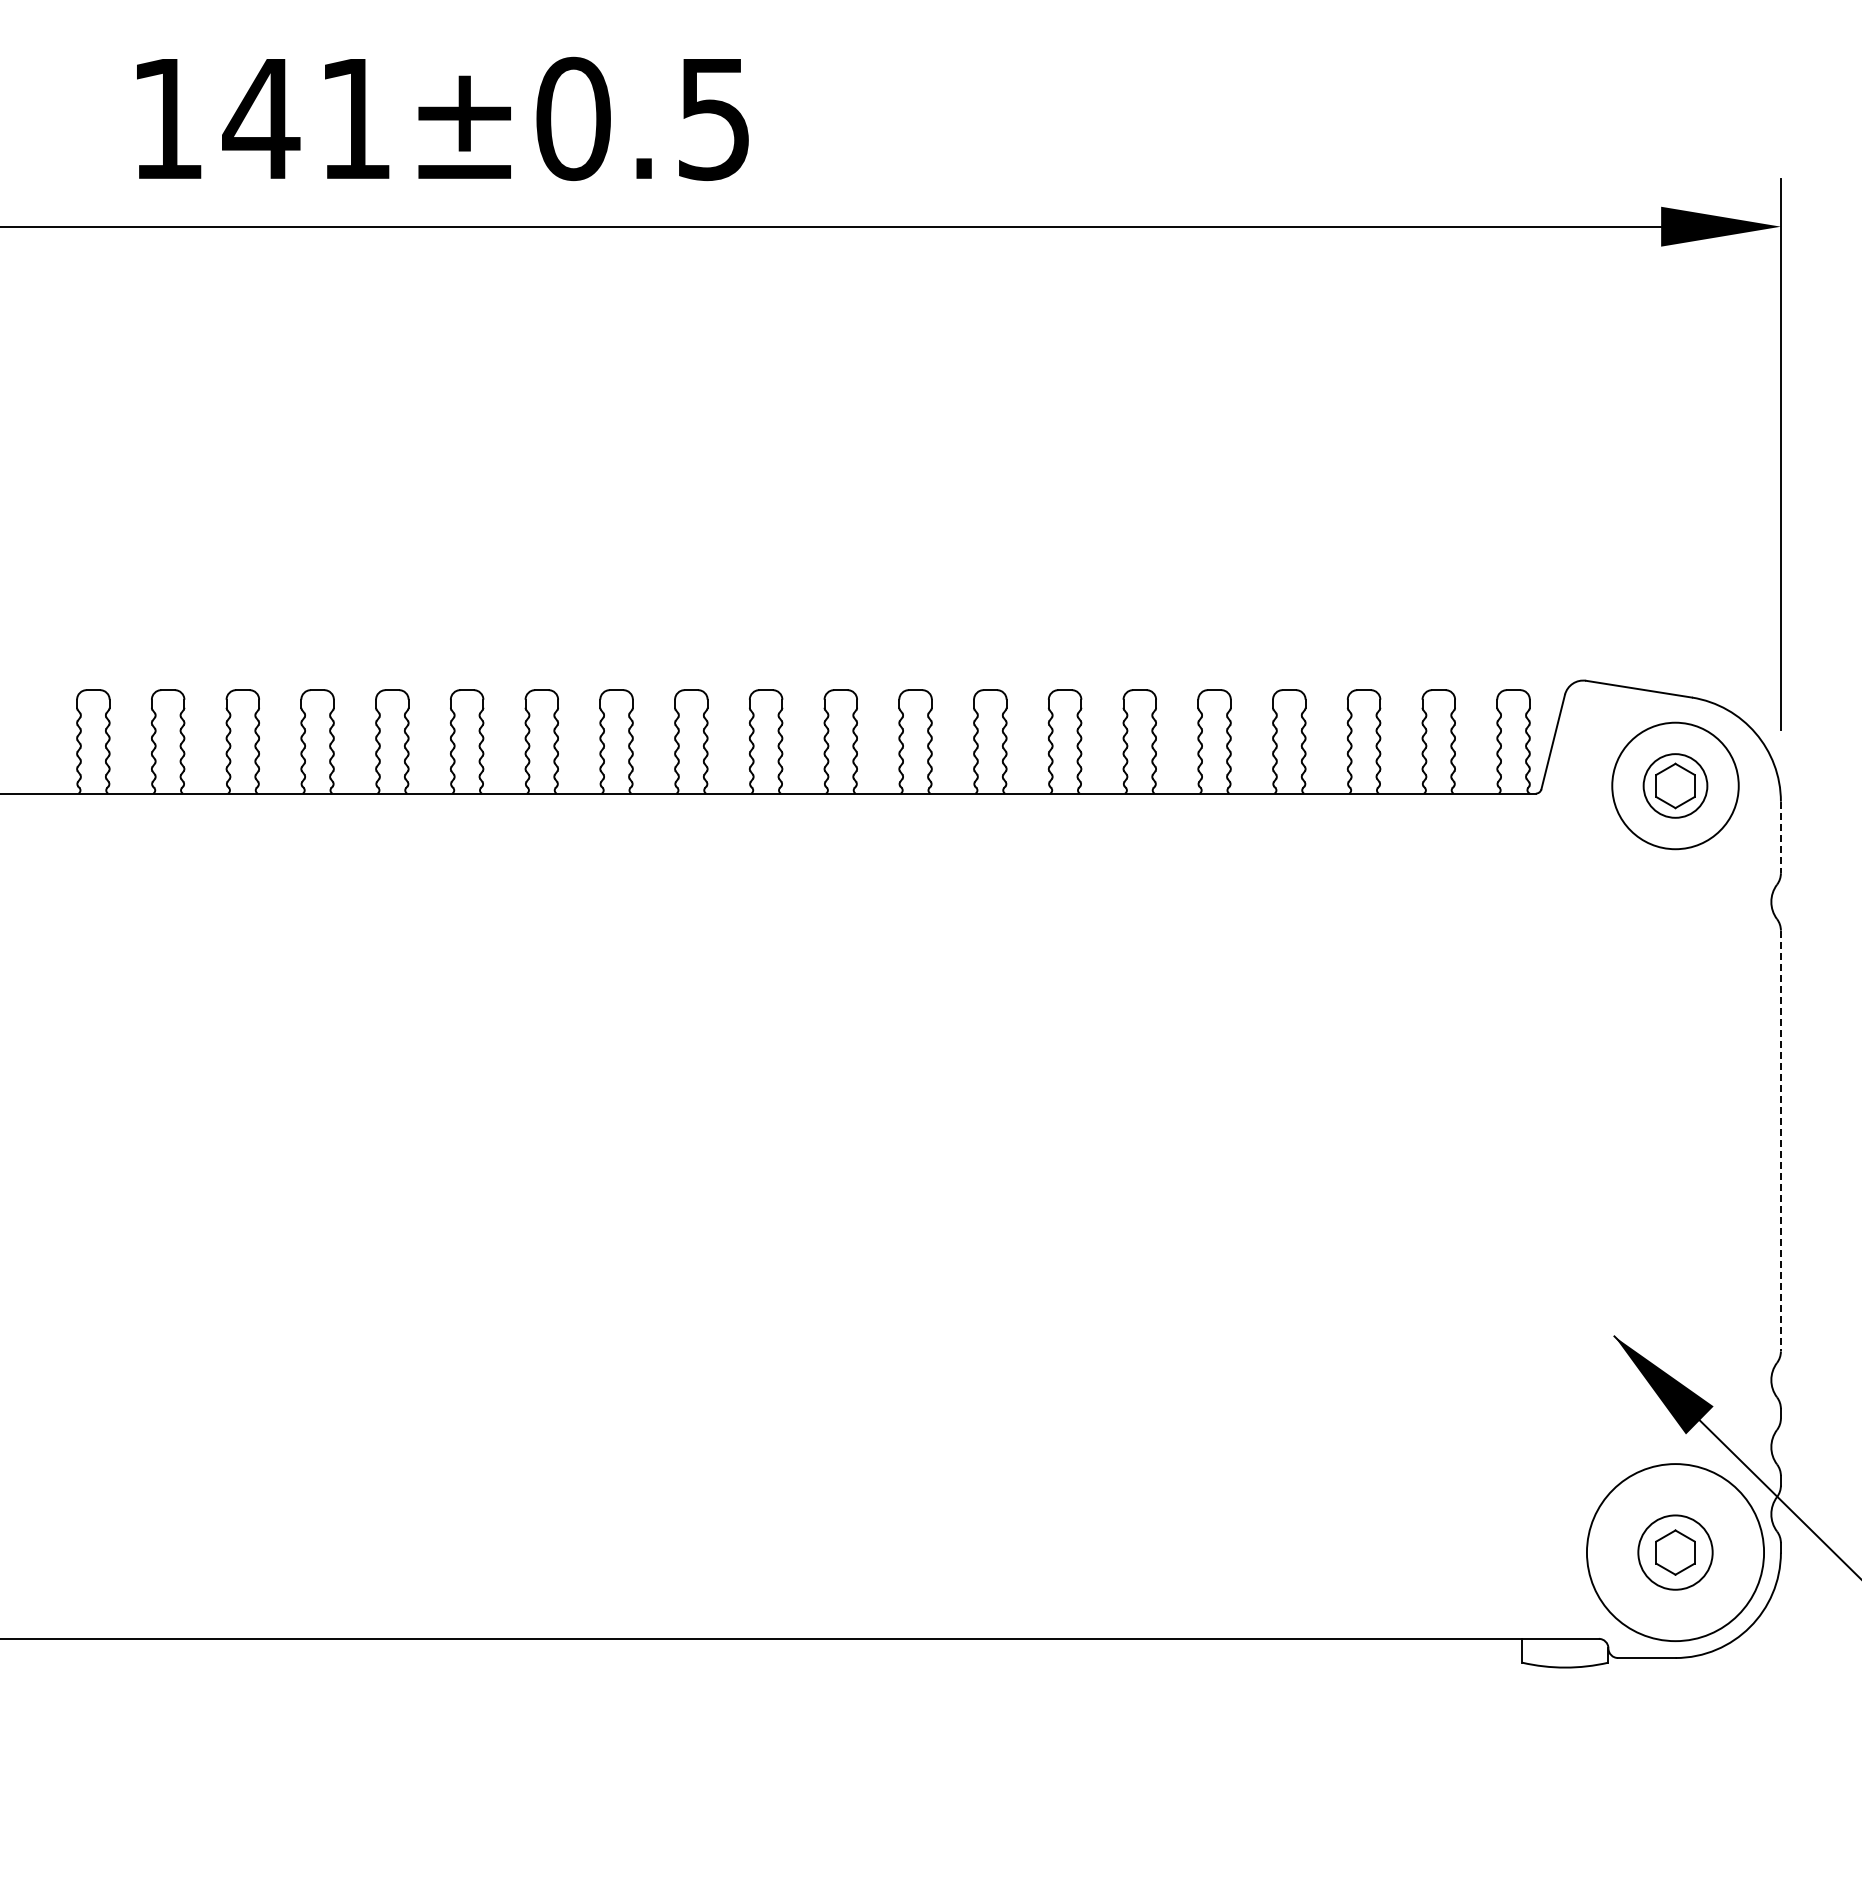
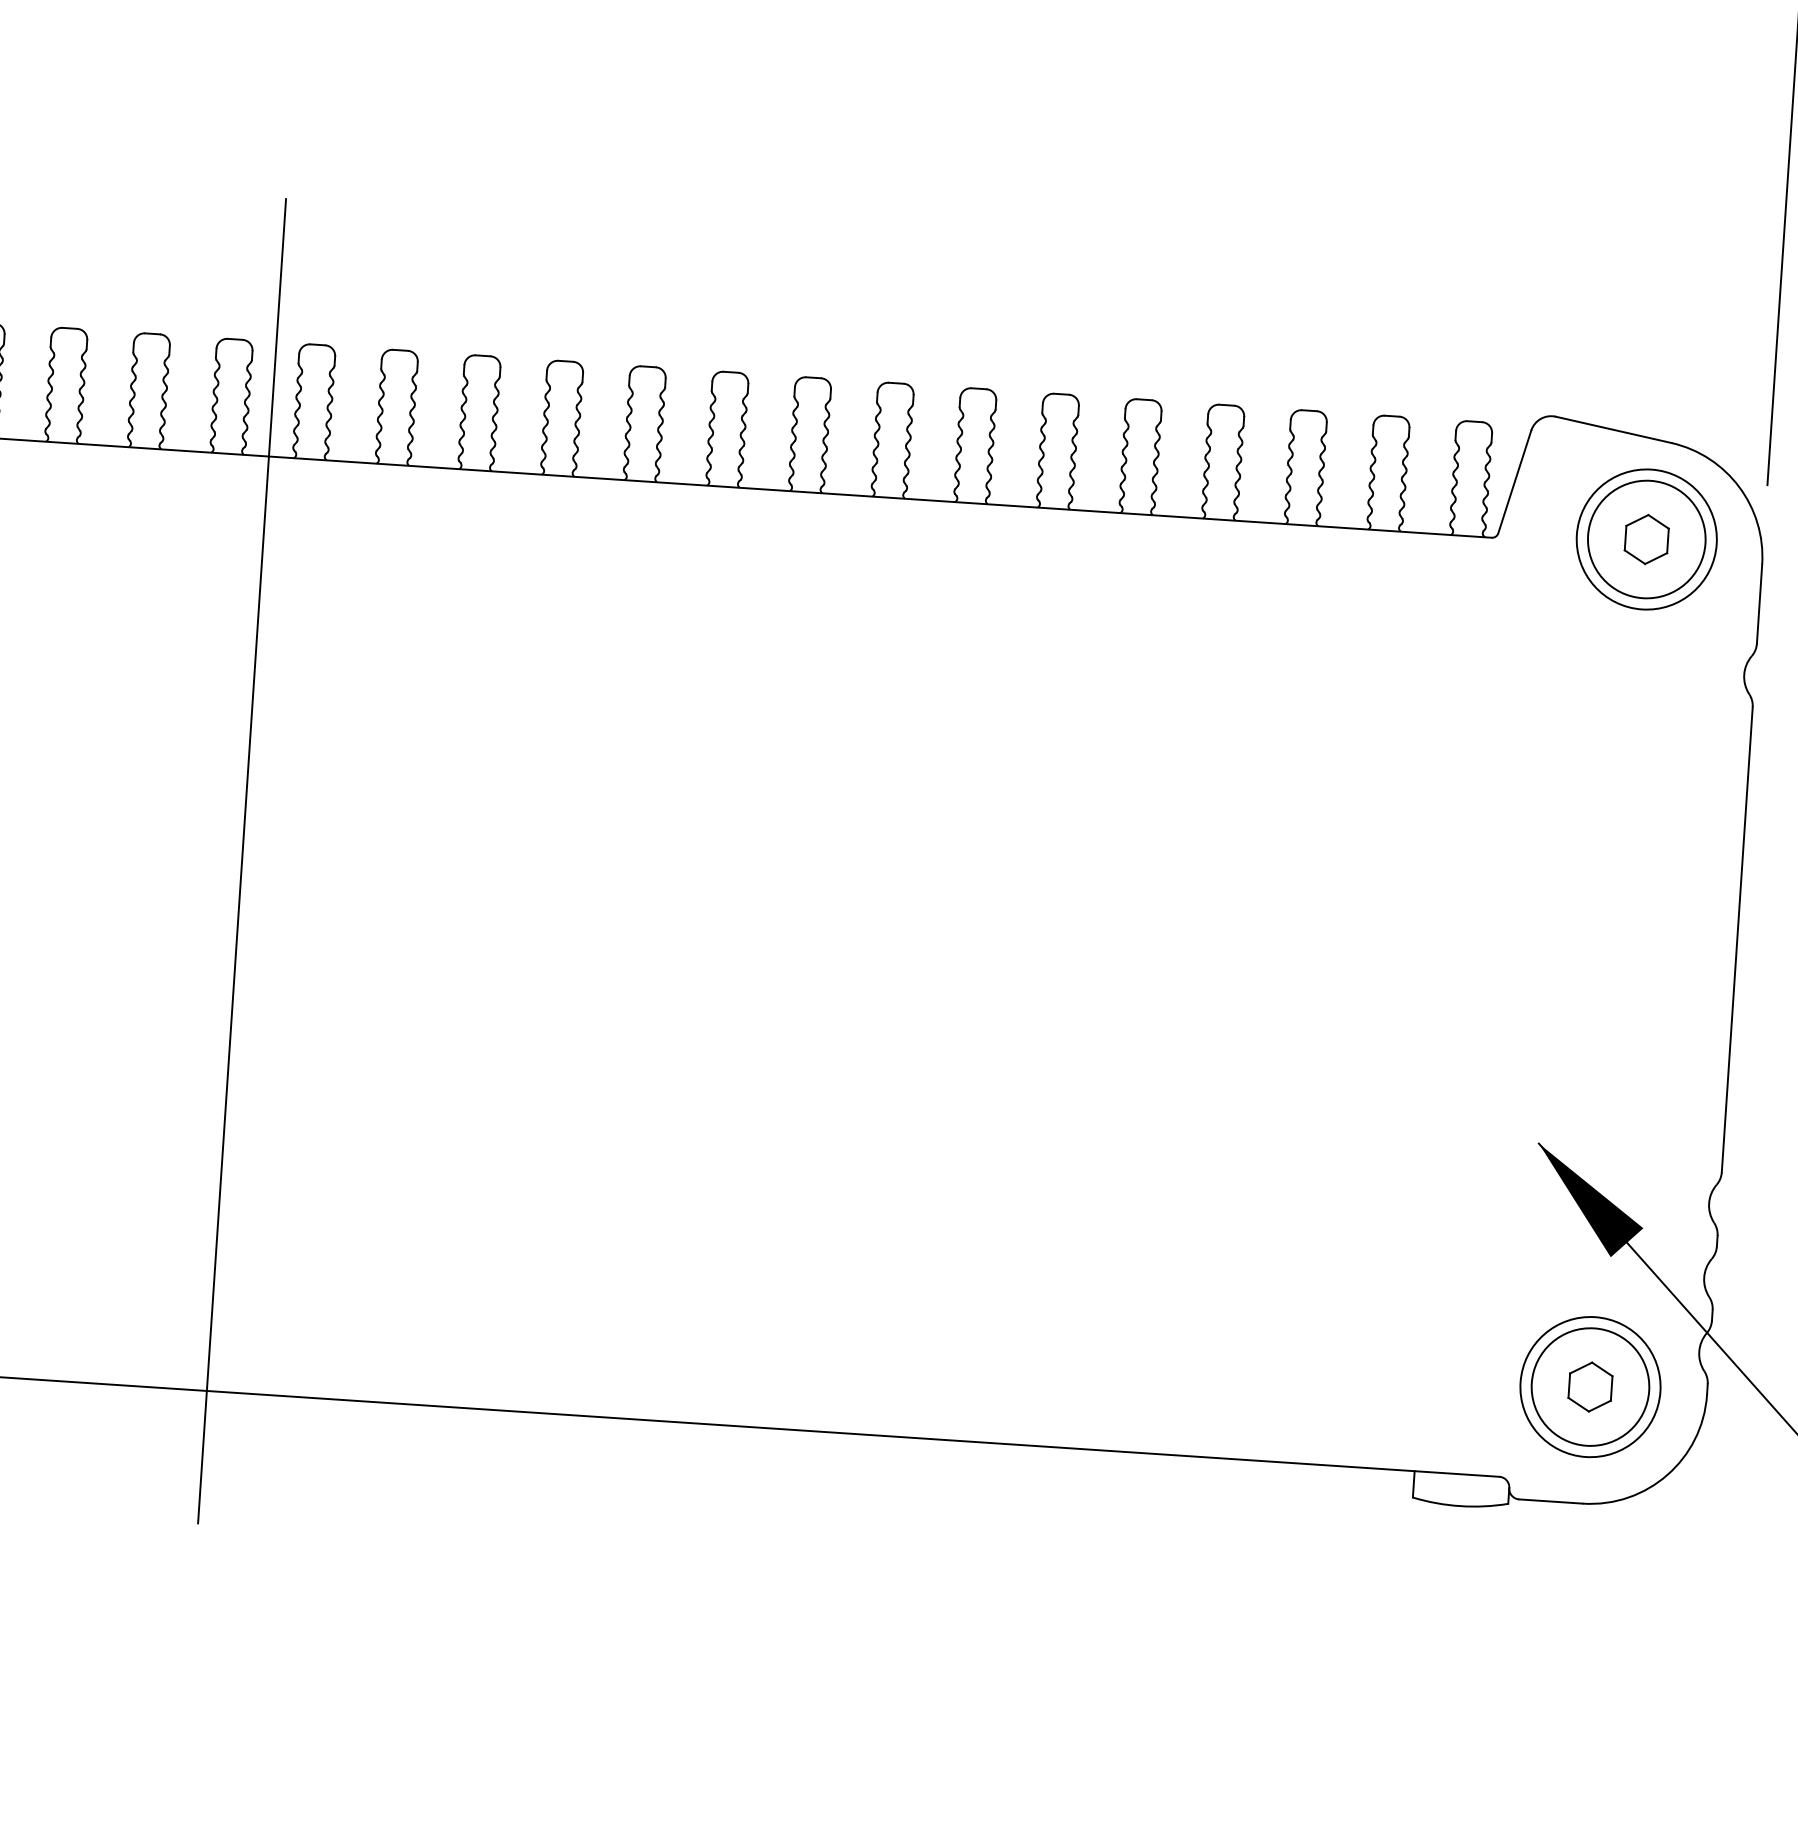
circle: (1675, 785) -> (1646, 539), size x1.67
line: (1780, 837) -> (1759, 604), dashed -> solid
line: (1780, 1141) -> (1736, 940), dashed -> solid
line: (429, 1159) -> (241, 860), added
circle: (1675, 1552) -> (1590, 1386), size x0.71
circle: (1675, 1552) -> (1590, 1386), size x1.43

